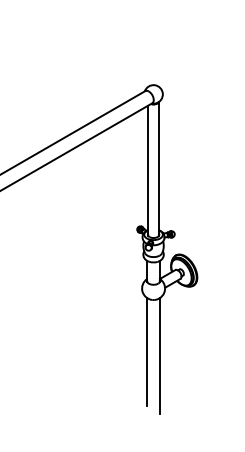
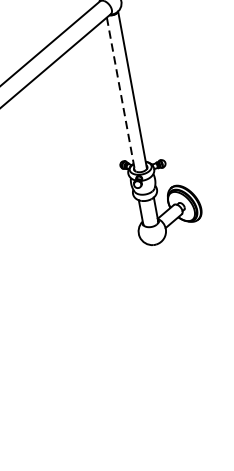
line: (148, 171) -> (121, 95), solid -> dashed
line: (147, 351) -> (158, 306), removed
line: (159, 355) -> (173, 308), removed

